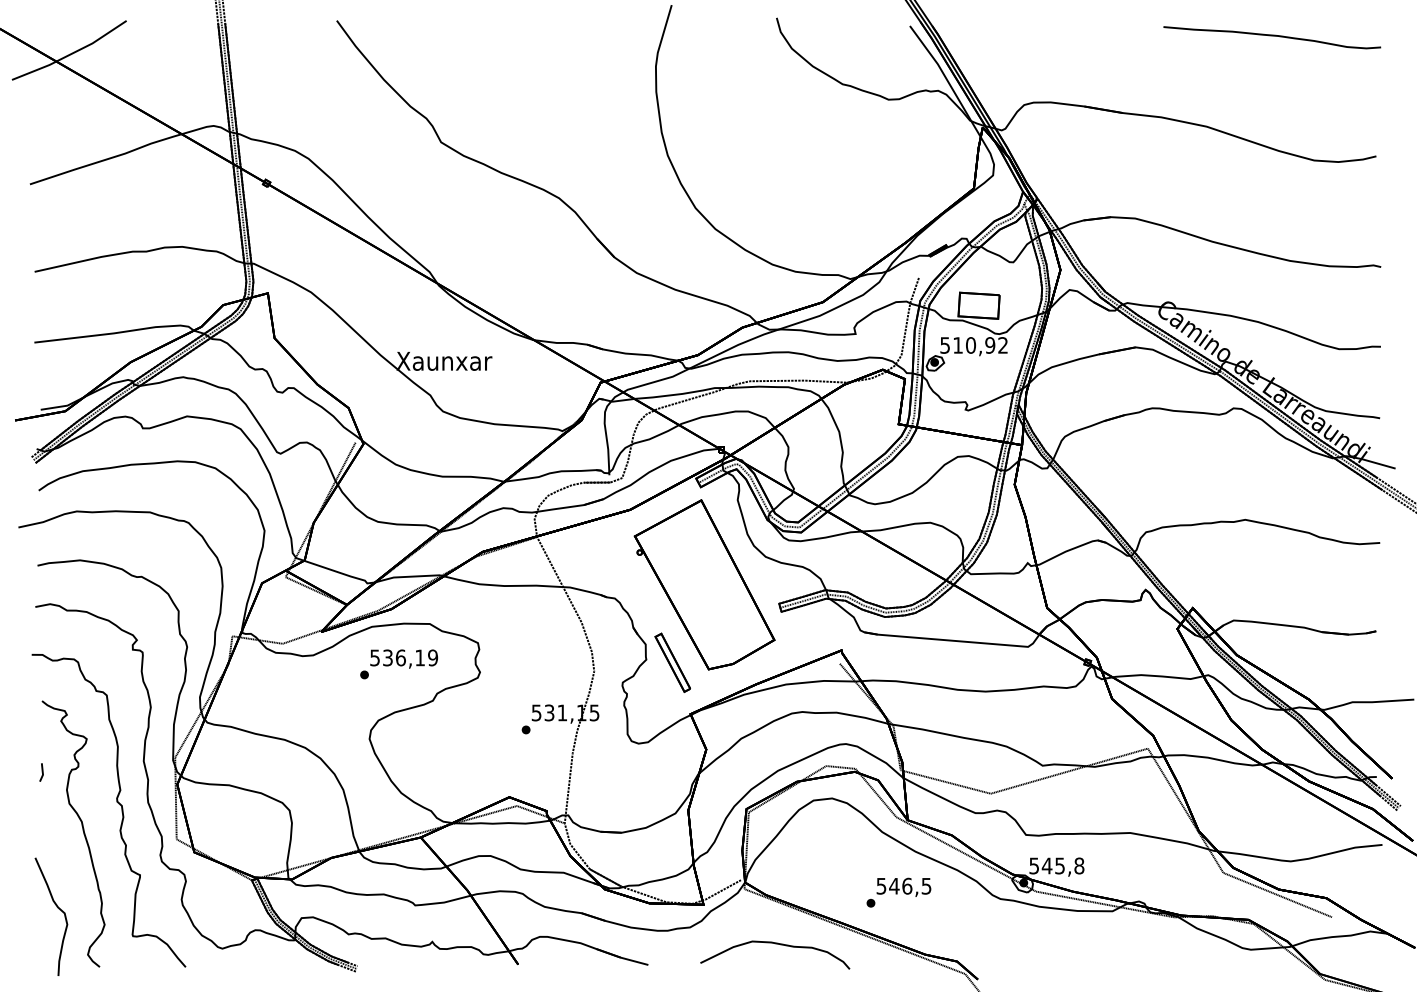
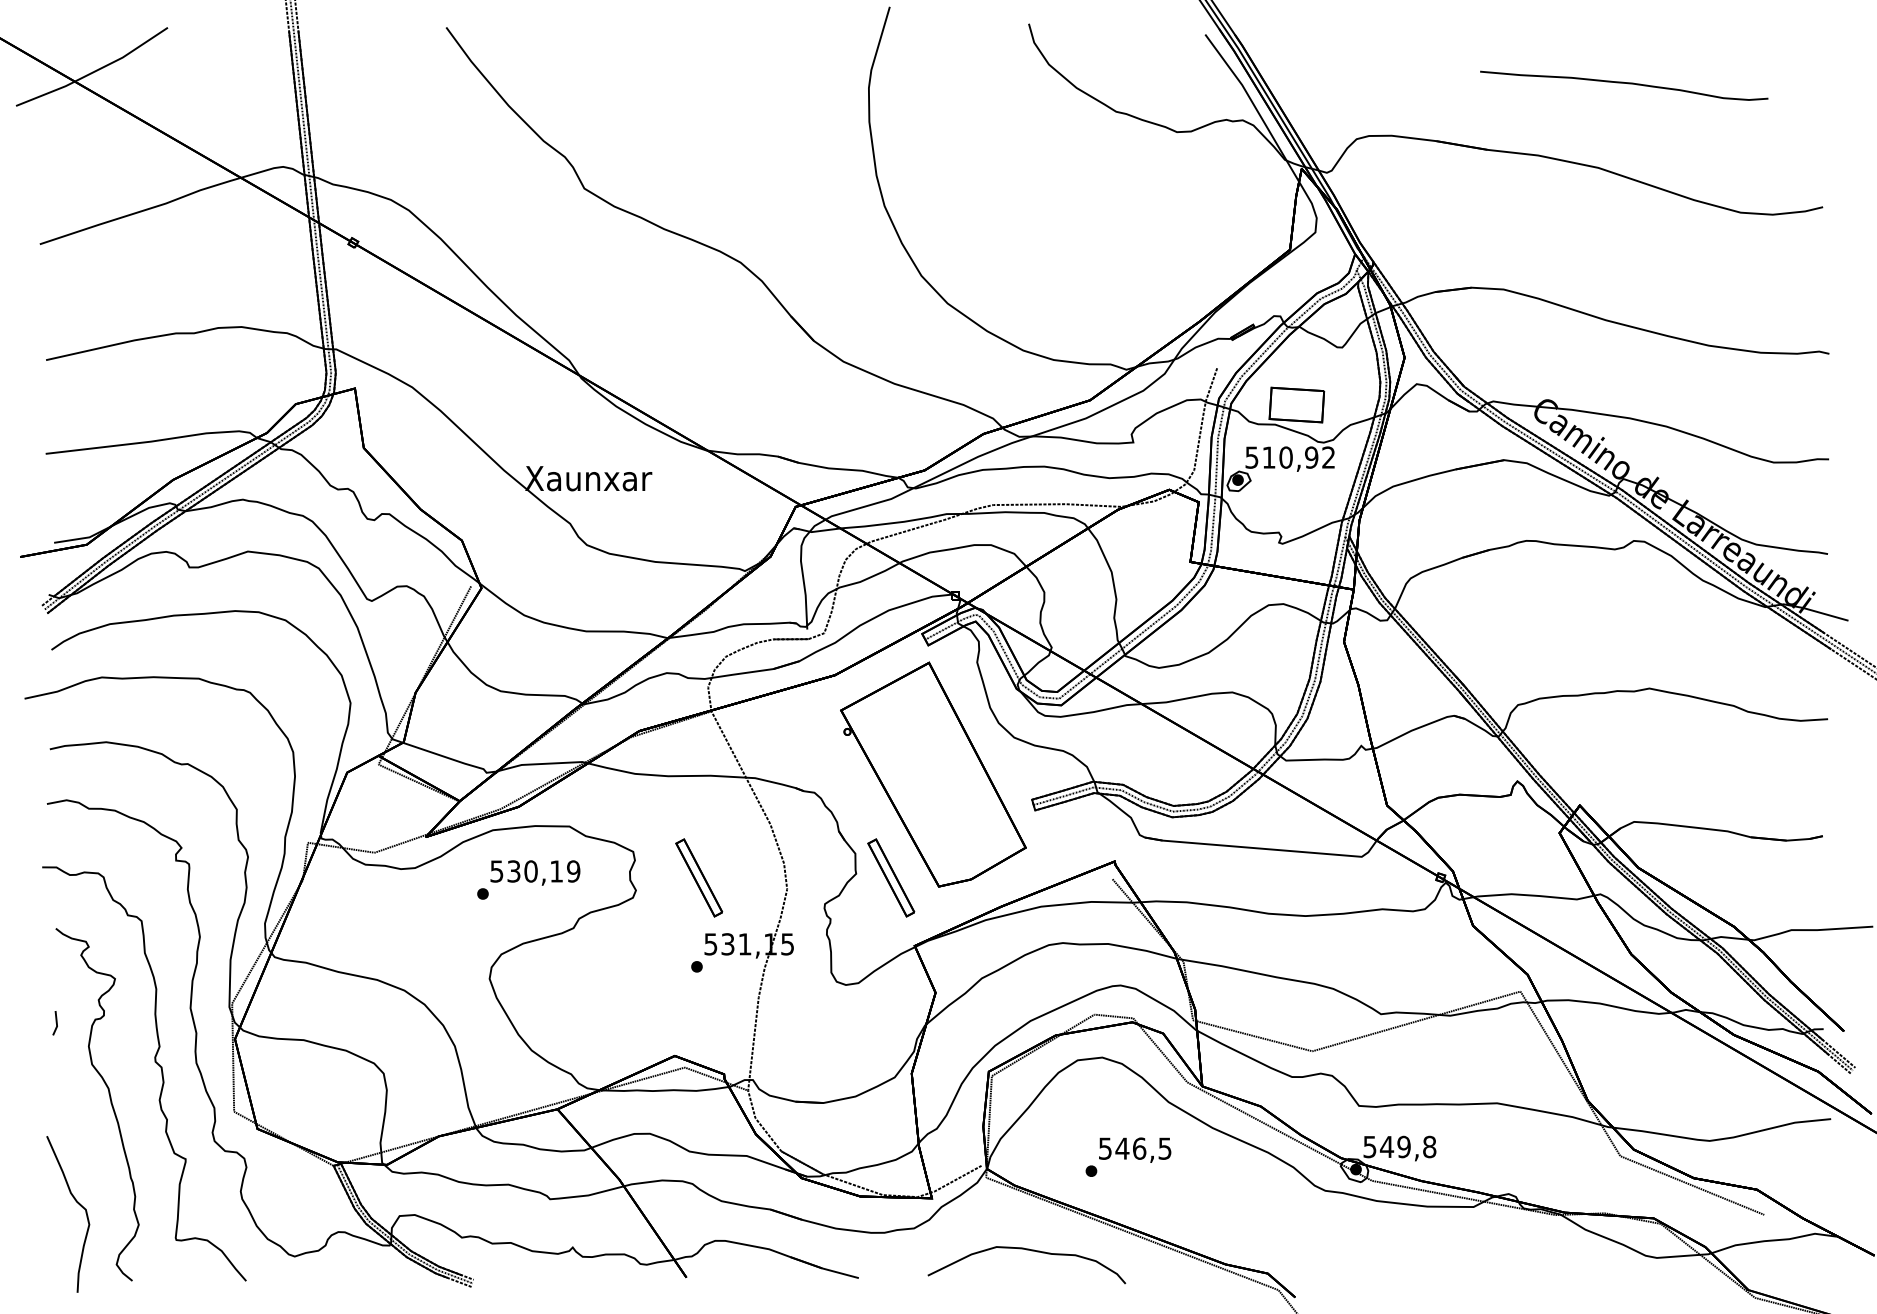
part: (1272, 37) -> (1624, 85), moved
text: (400, 657) -> (530, 870), 536,19 -> 530,19
part: (527, 662) -> (698, 877), added
text: (1060, 865) -> (1404, 1146), 545,8 -> 549,8
text: (898, 892) -> (1127, 1156), moved

